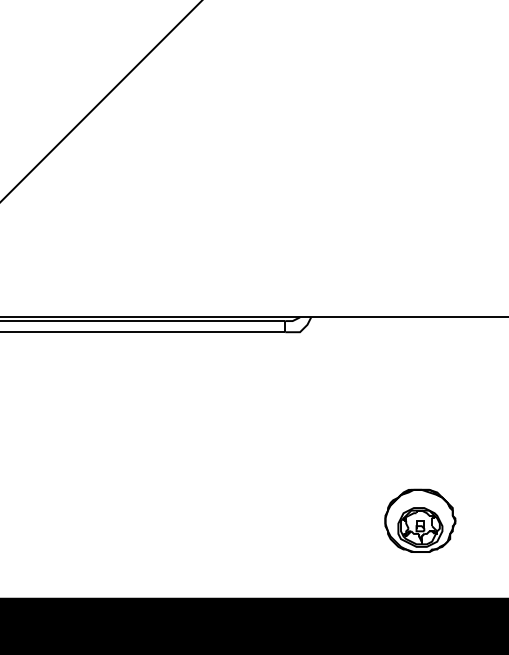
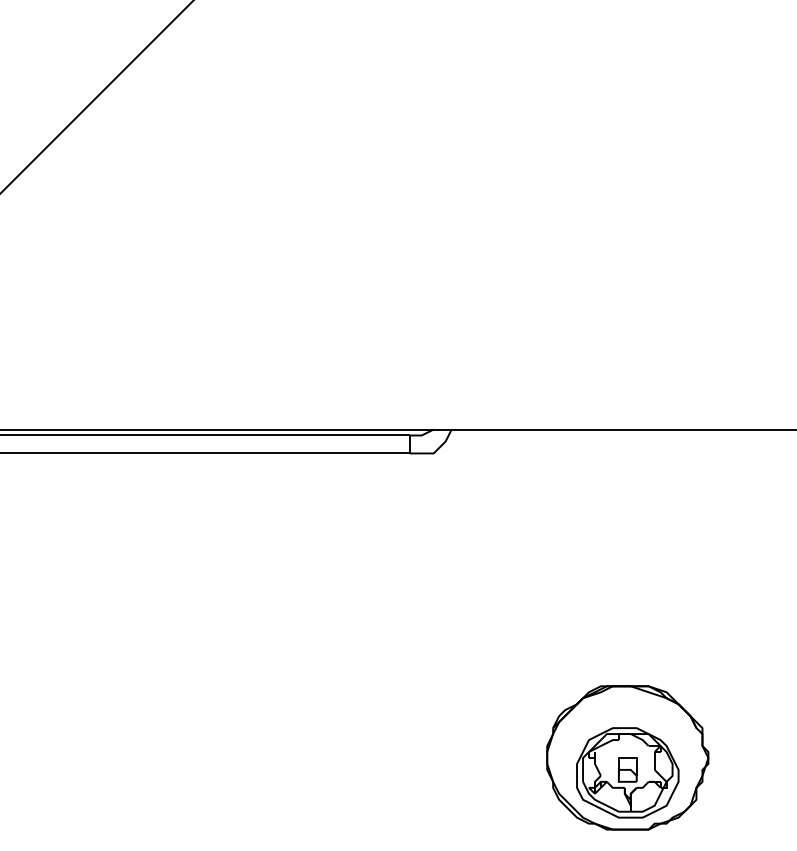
part: (420, 520) -> (627, 757), size x1.43

